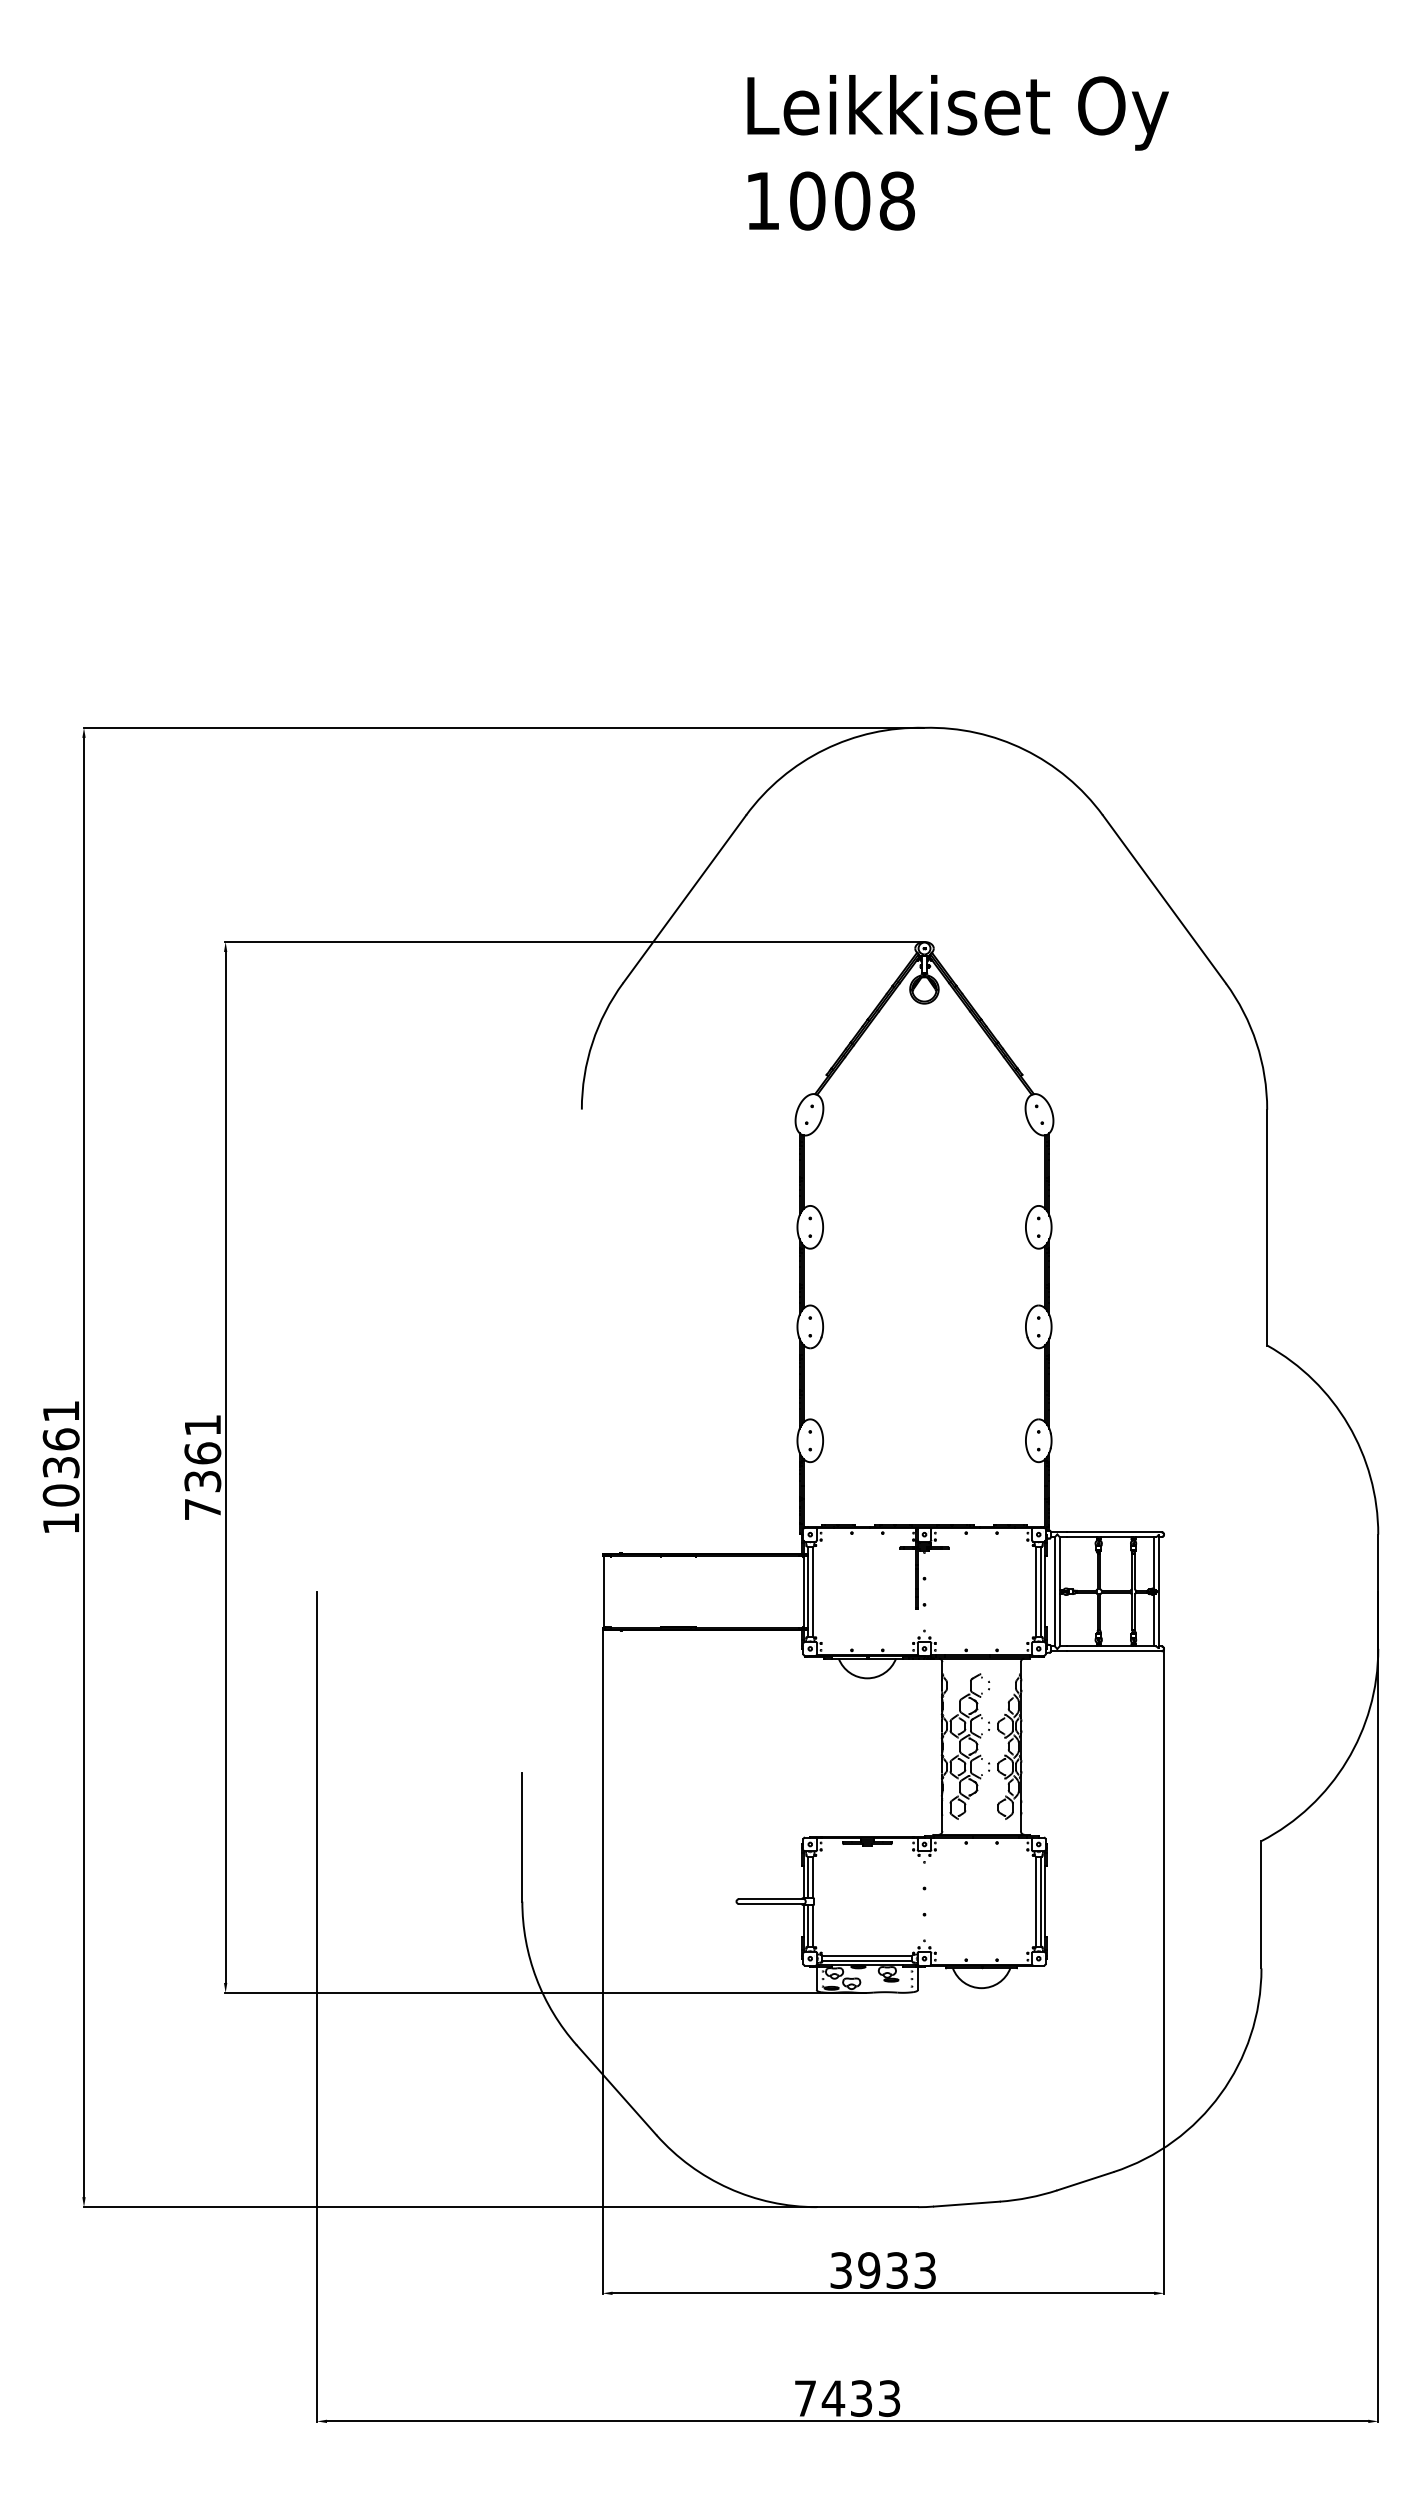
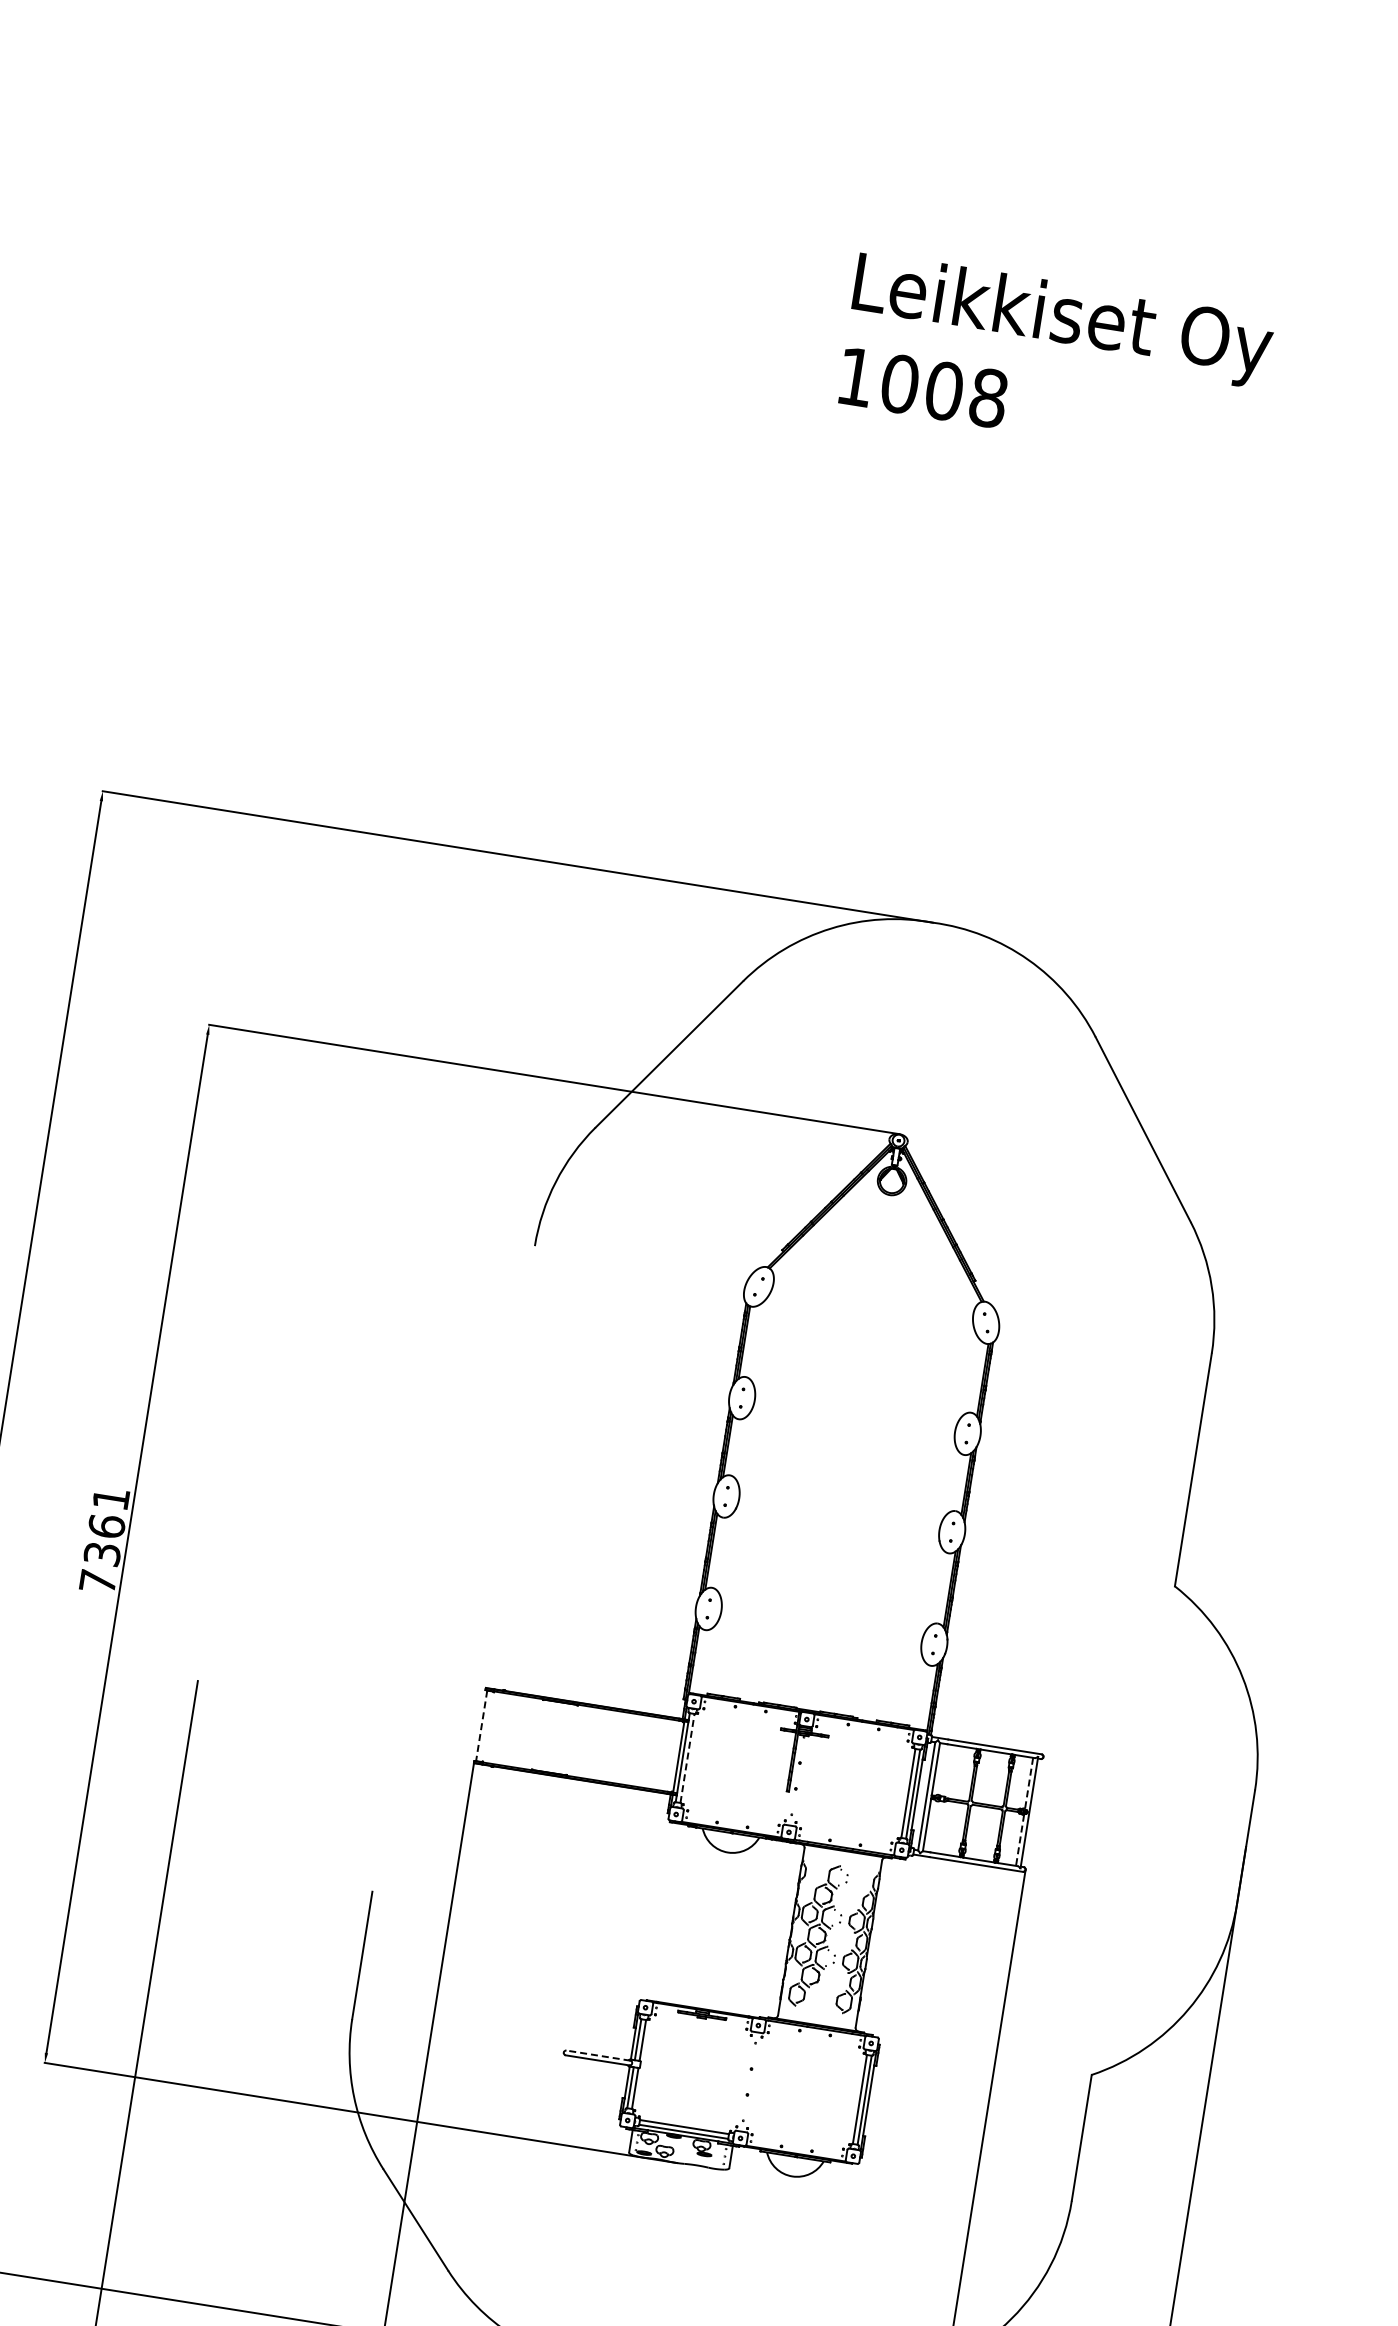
line: (1154, 1562) -> (1029, 1783), solid -> dashed
line: (604, 1591) -> (481, 1725), solid -> dashed
line: (812, 1591) -> (687, 1758), solid -> dashed
line: (1154, 1620) -> (1020, 1840), solid -> dashed
line: (770, 1899) -> (597, 2055), solid -> dashed

